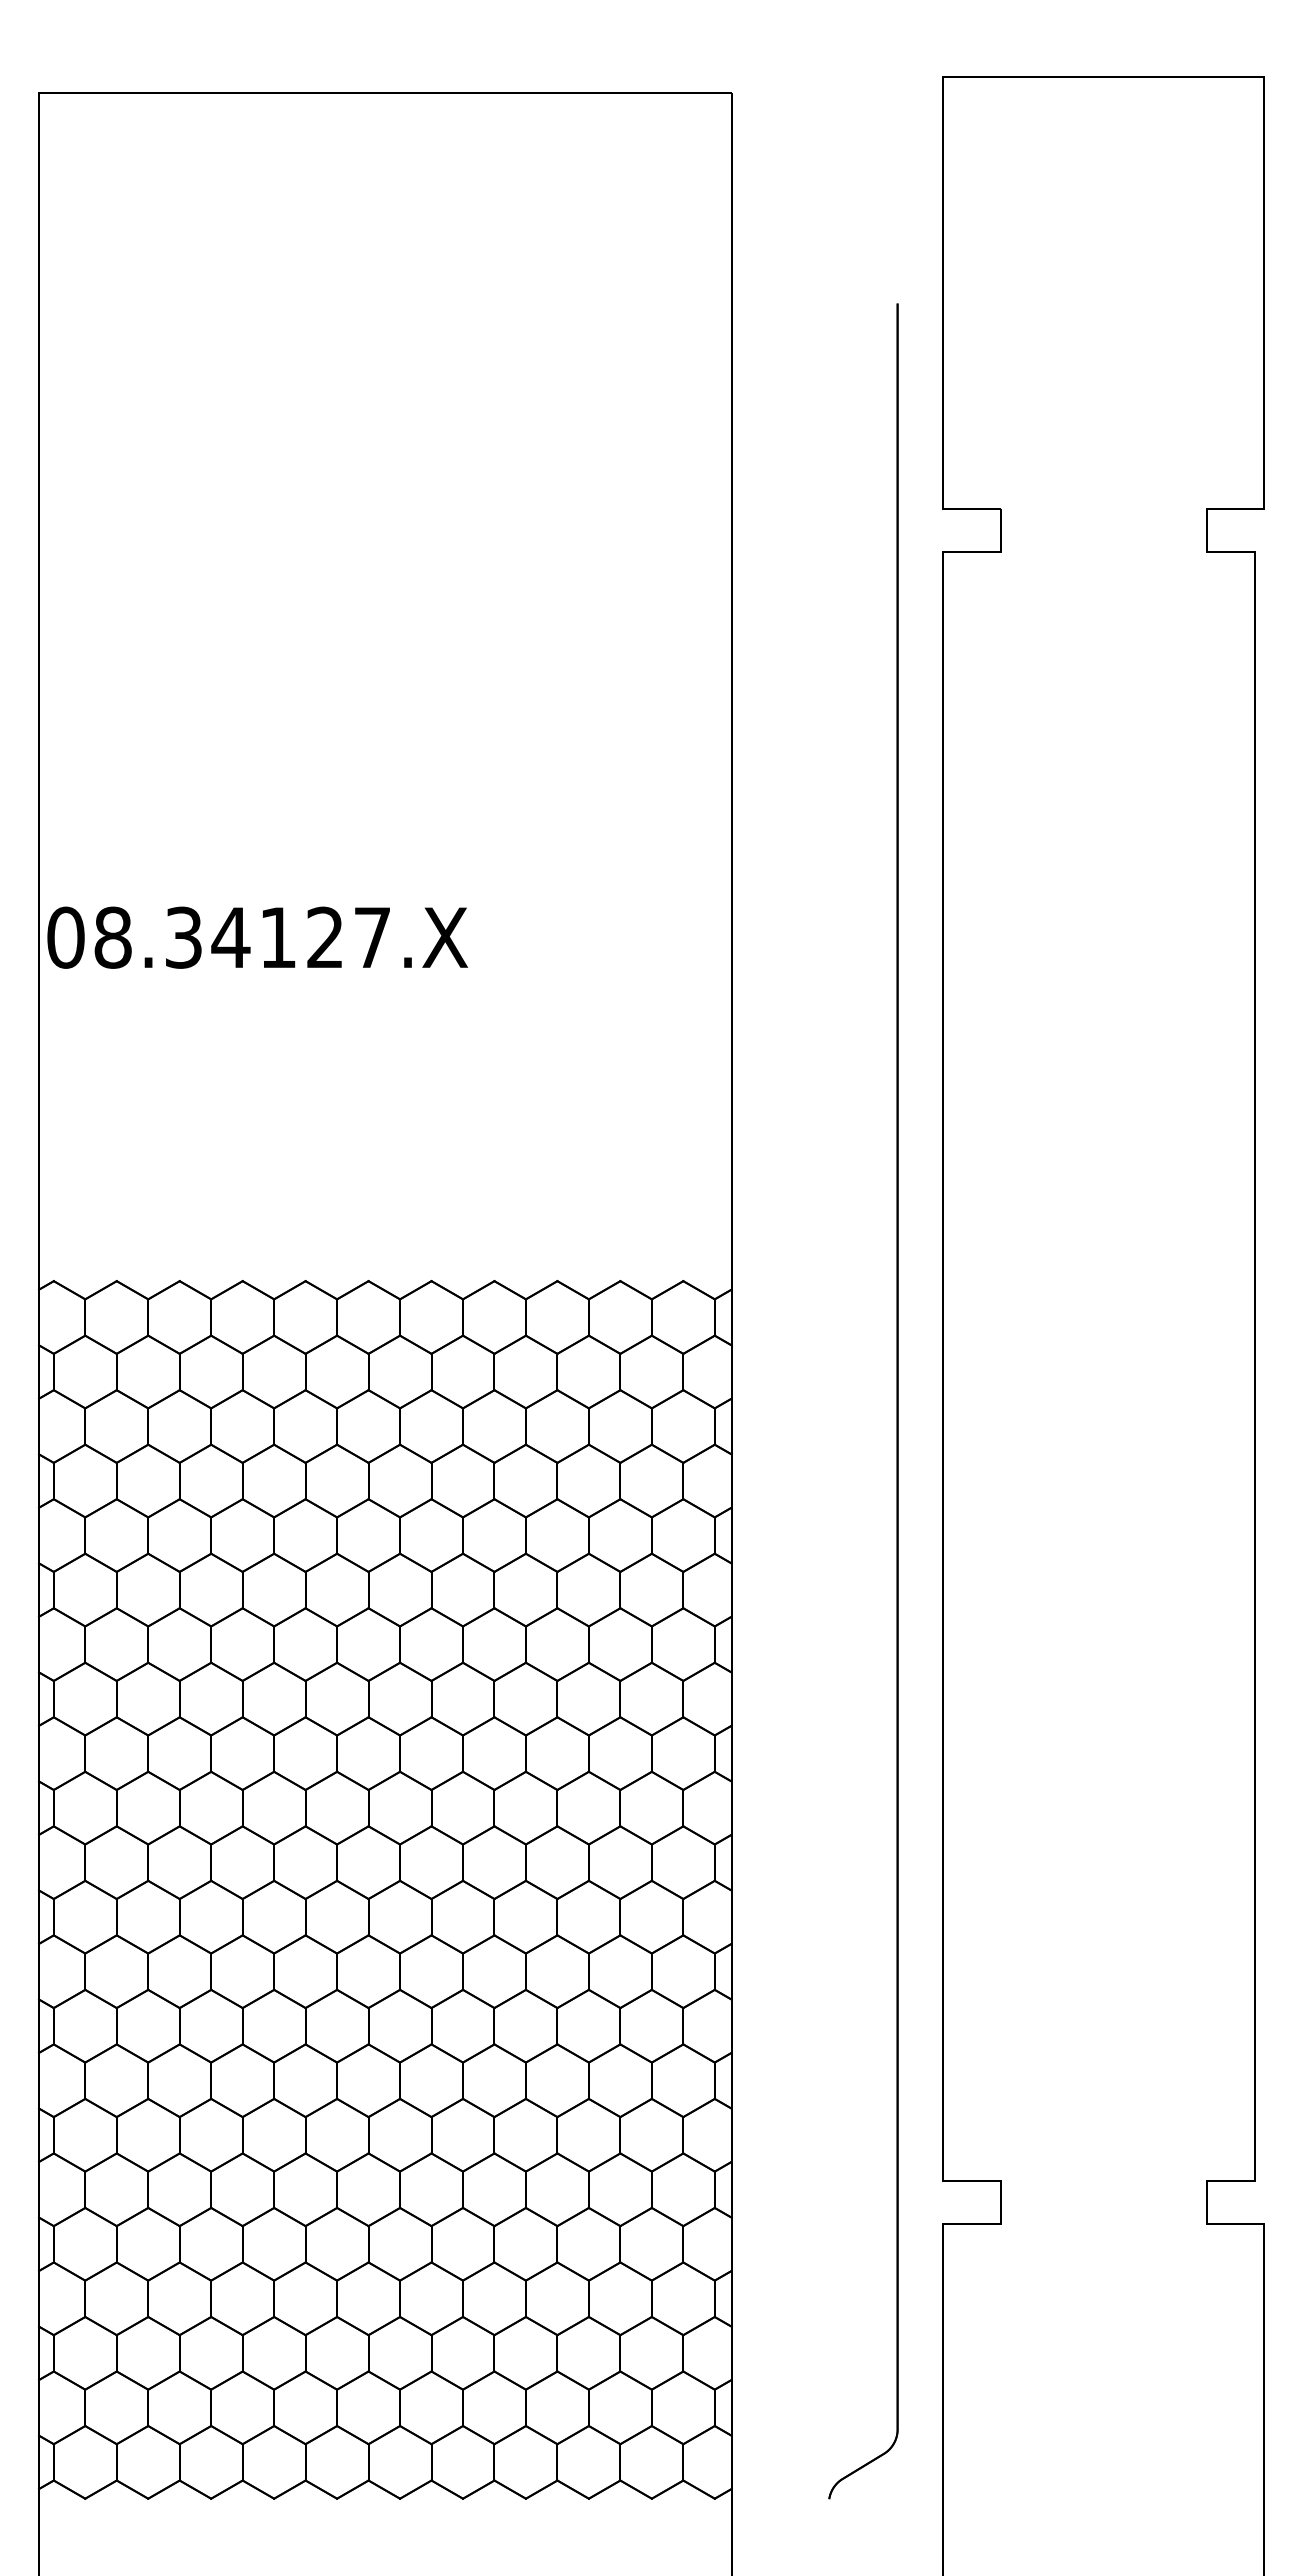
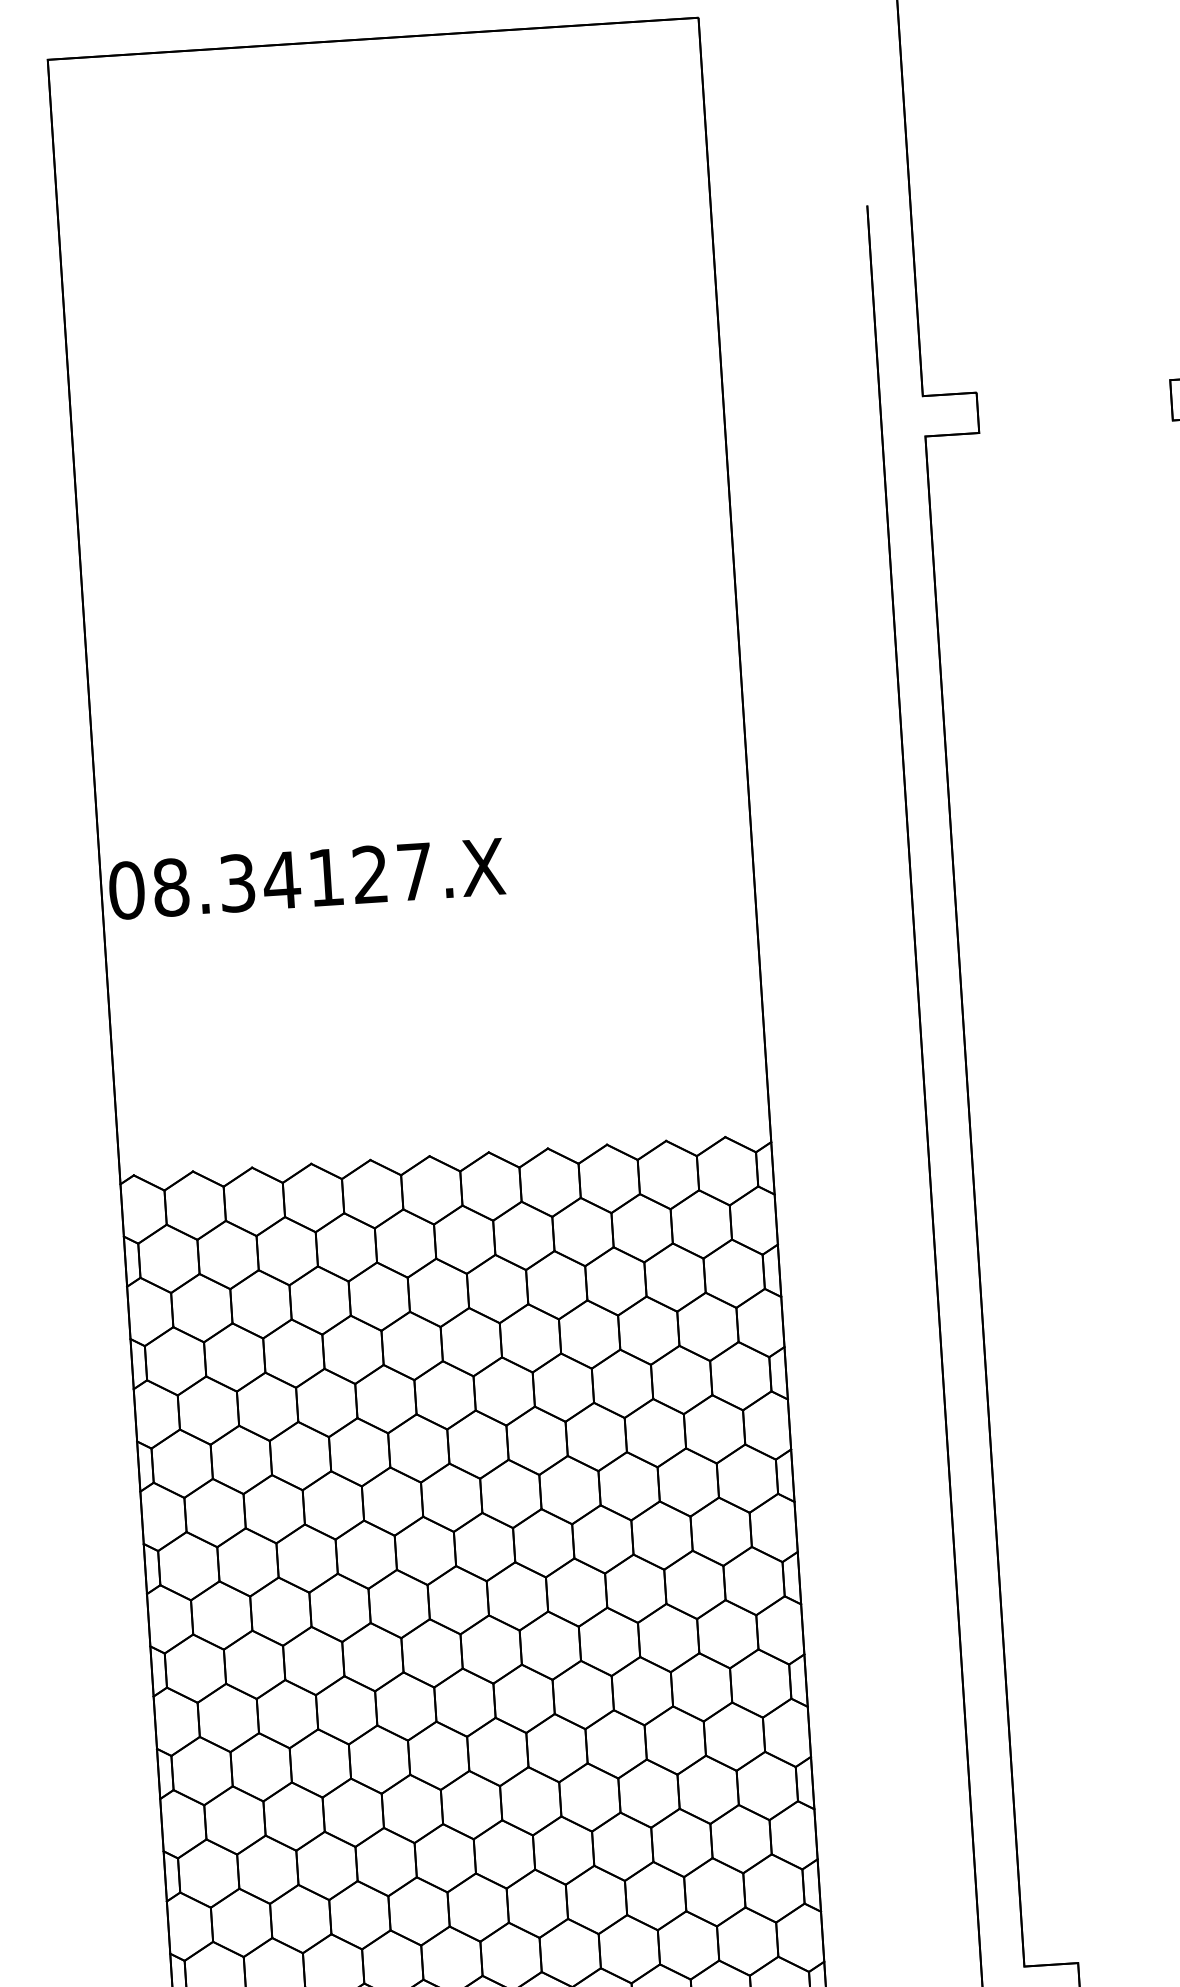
text: (257, 937) -> (306, 878), moved

